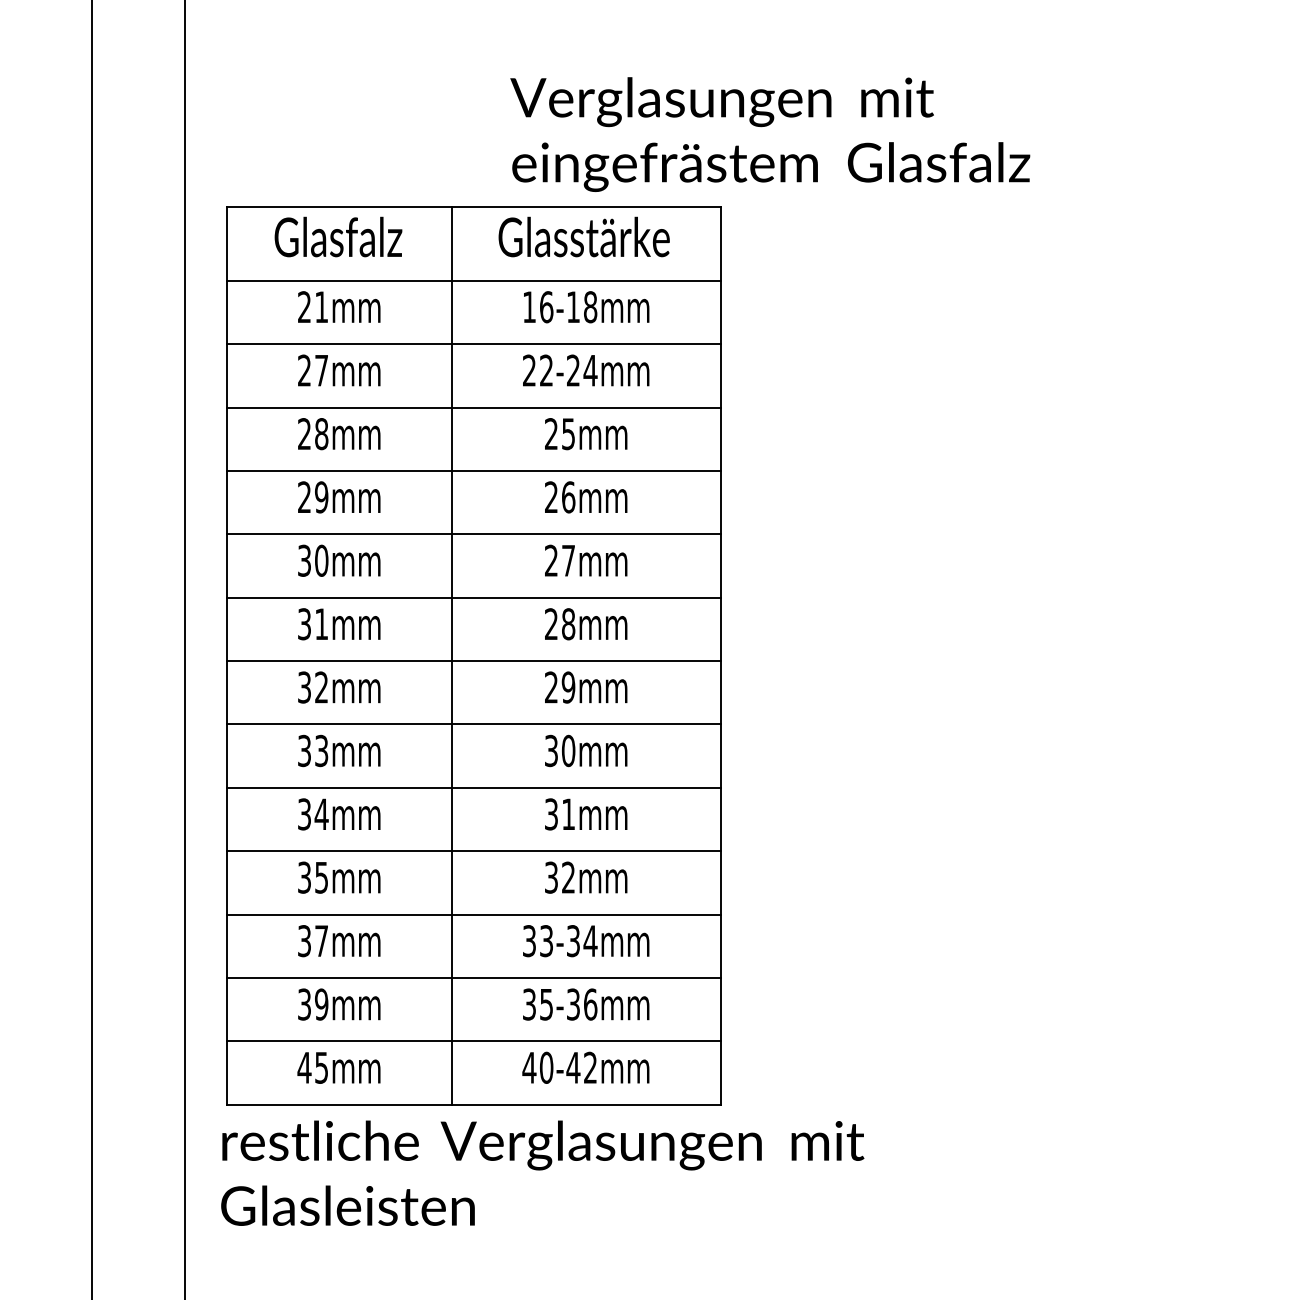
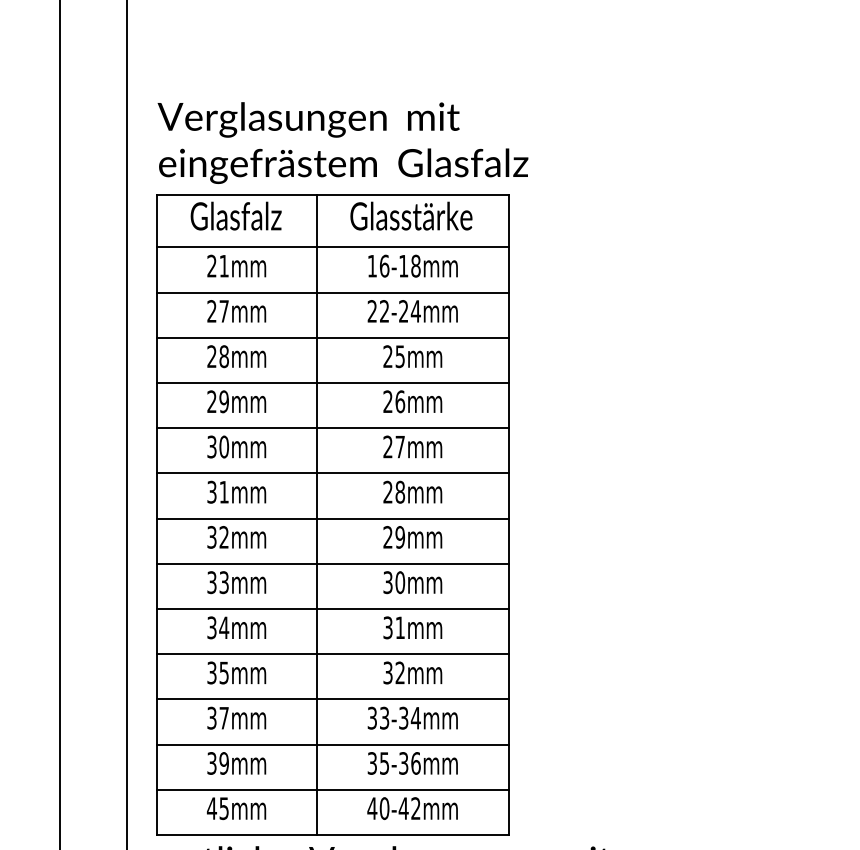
text: (770, 134) -> (343, 143), moved

